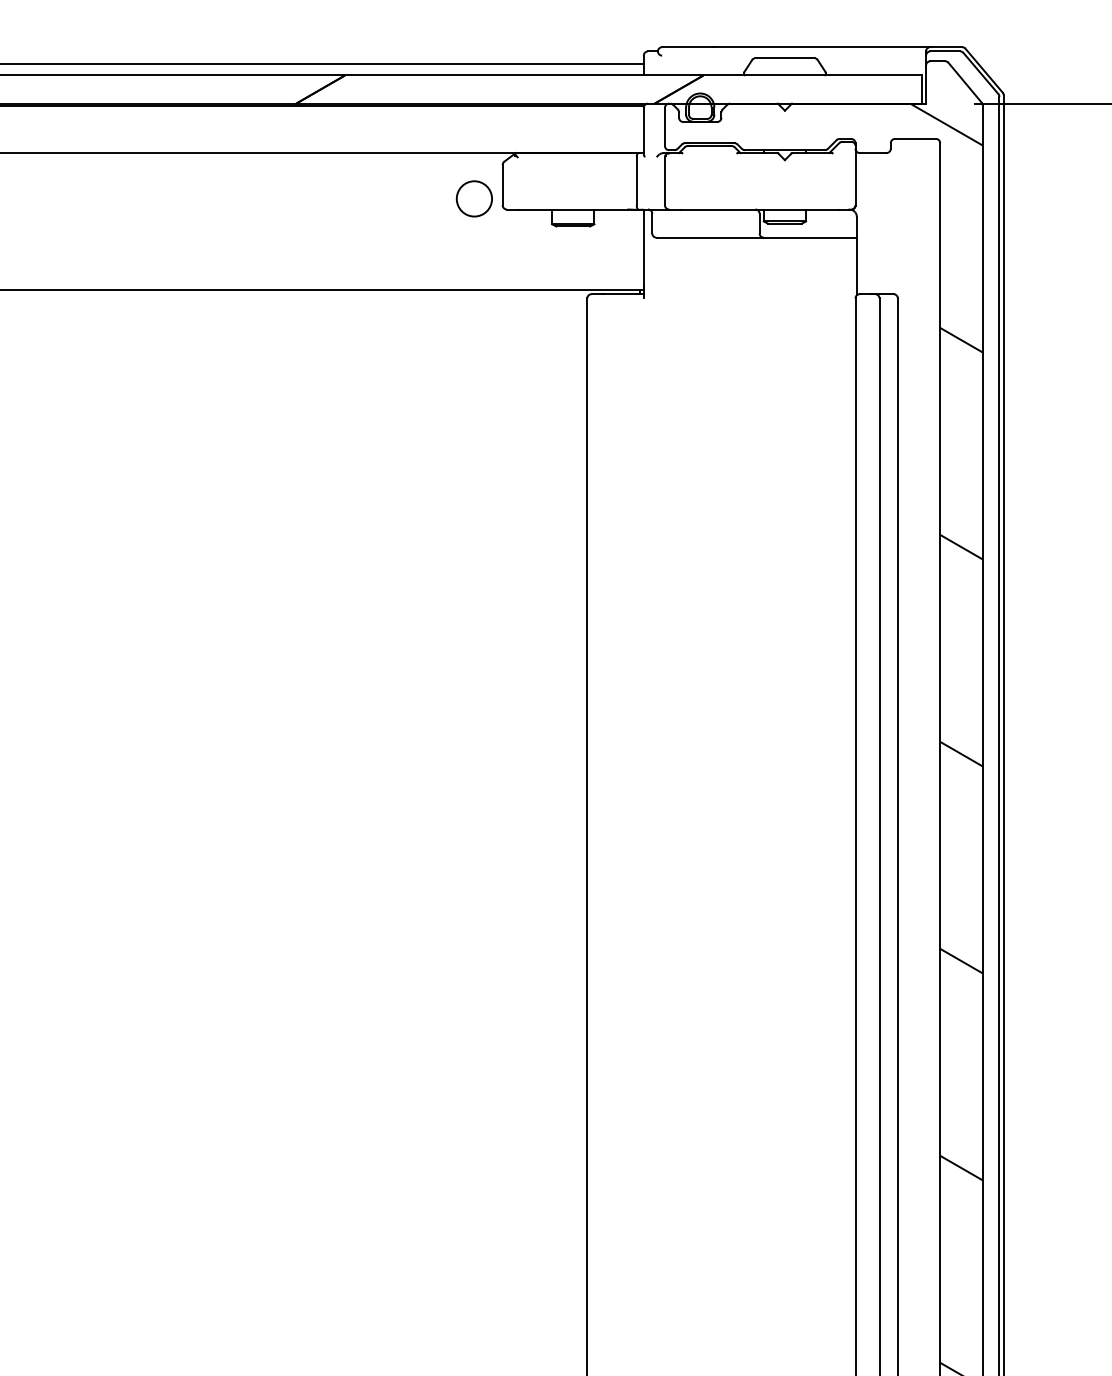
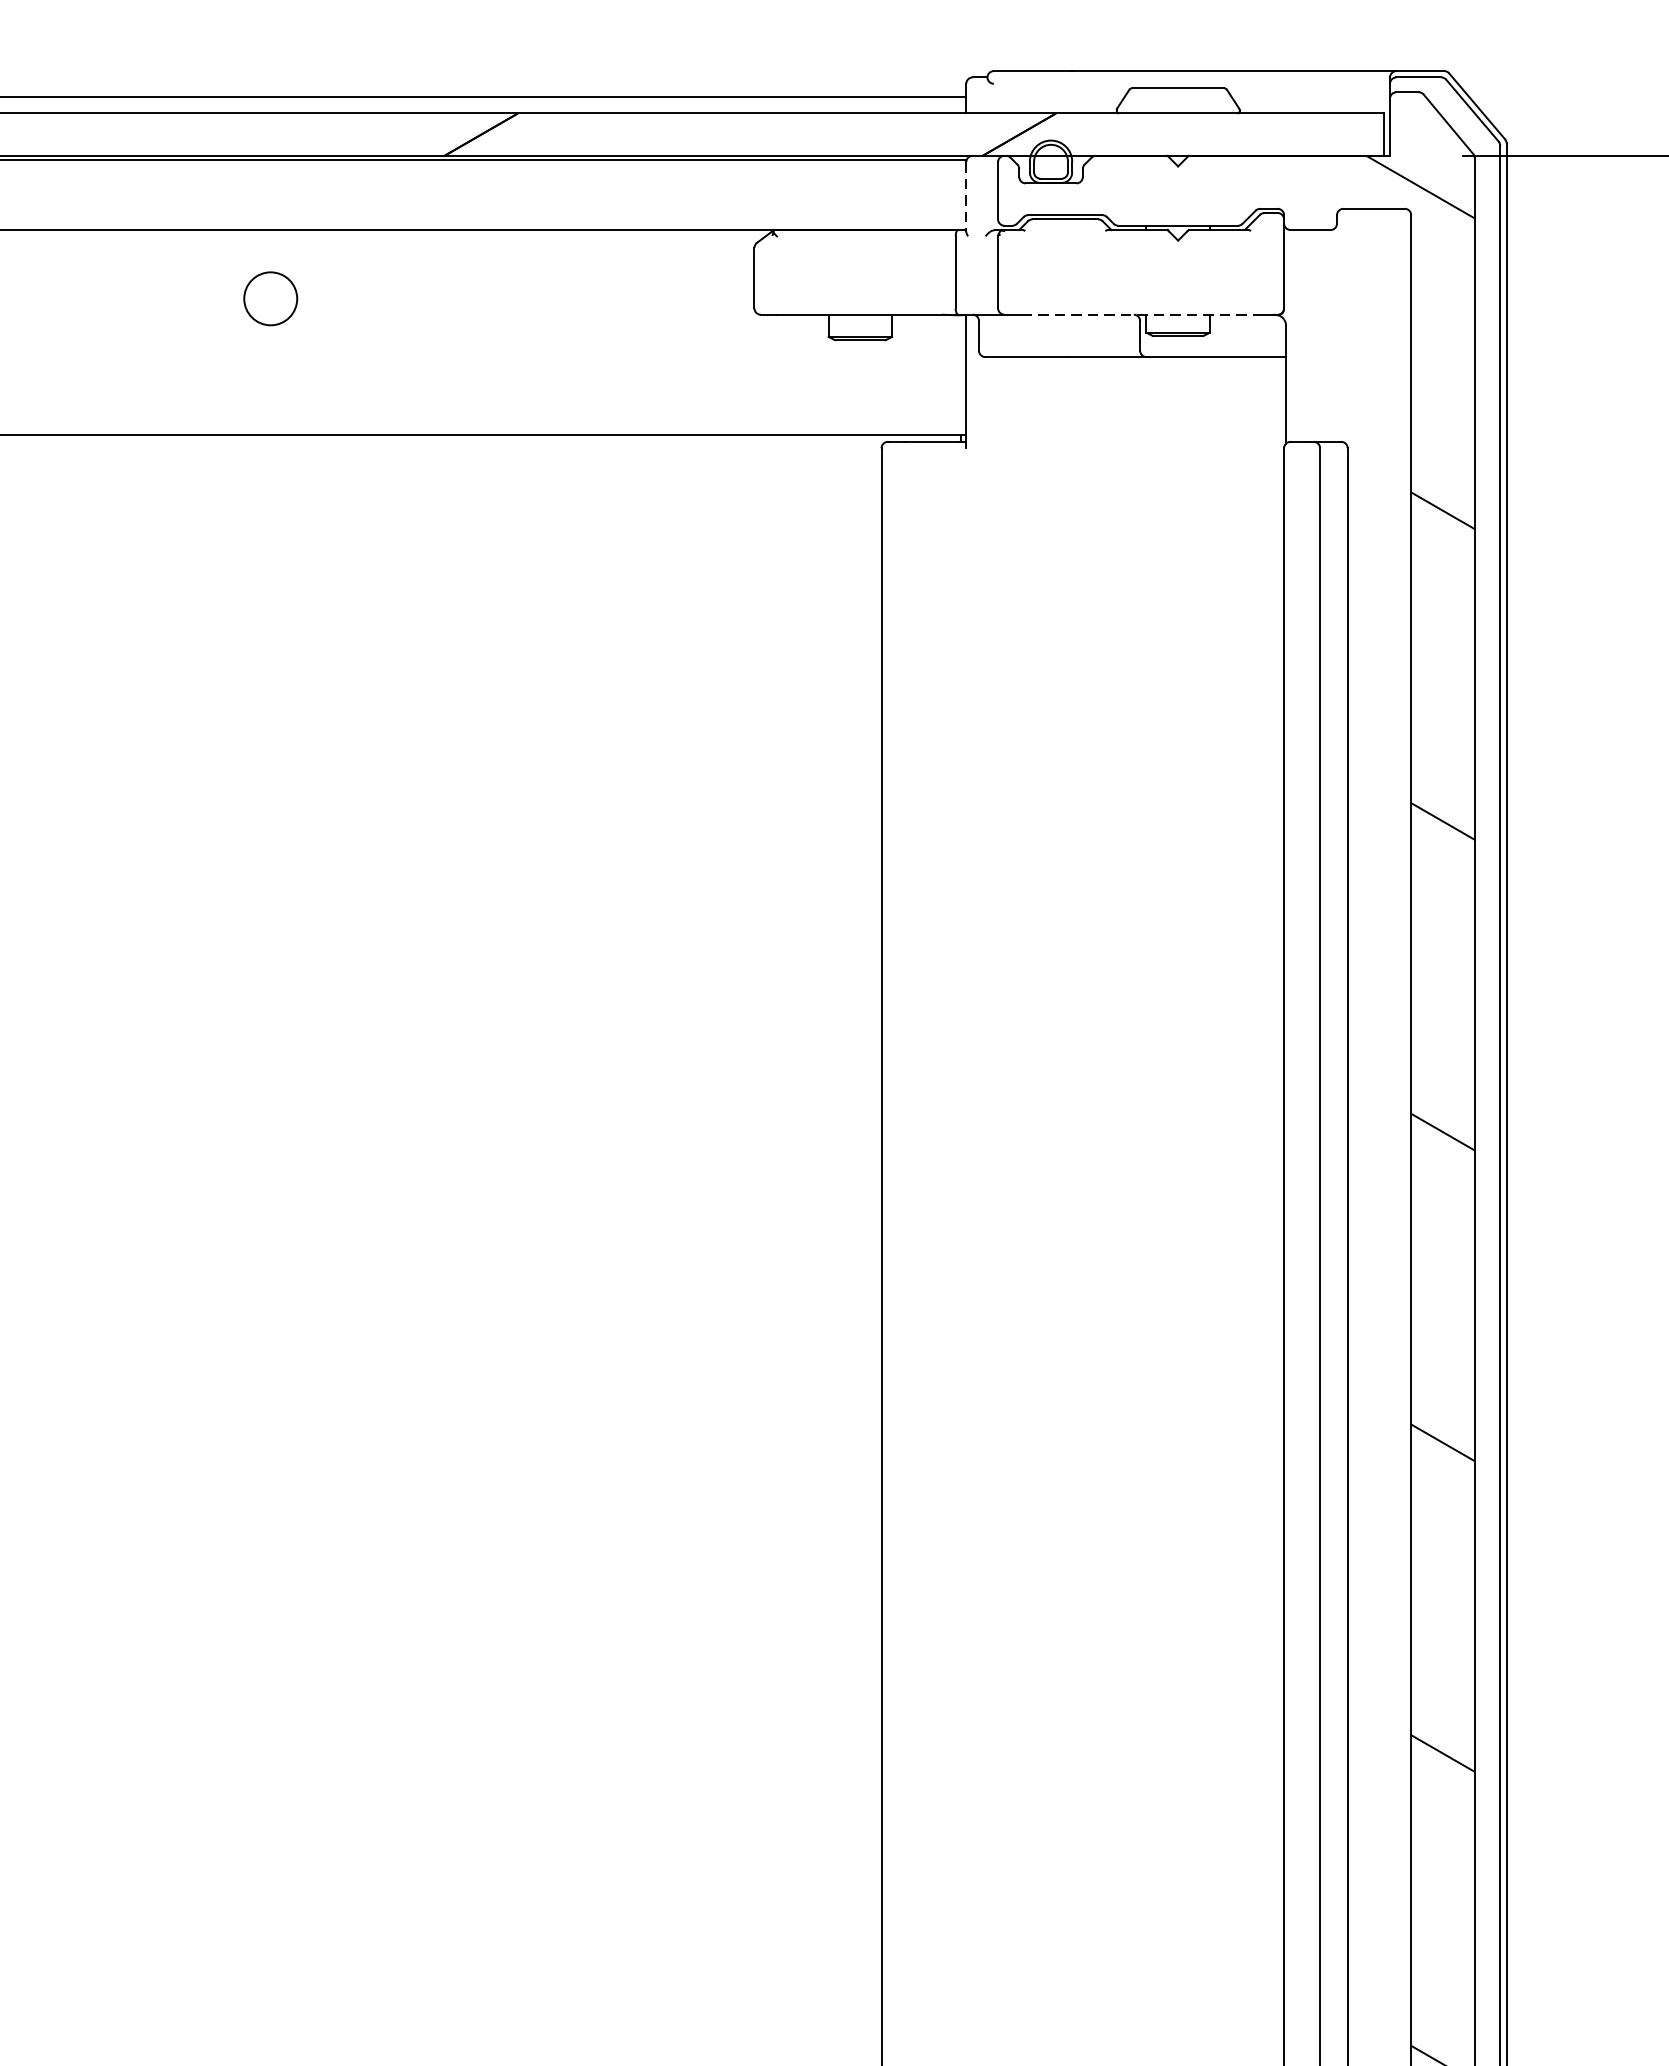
line: (643, 131) -> (965, 197), solid -> dashed
circle: (473, 198) -> (269, 298), moved
line: (760, 209) -> (1141, 314), solid -> dashed

